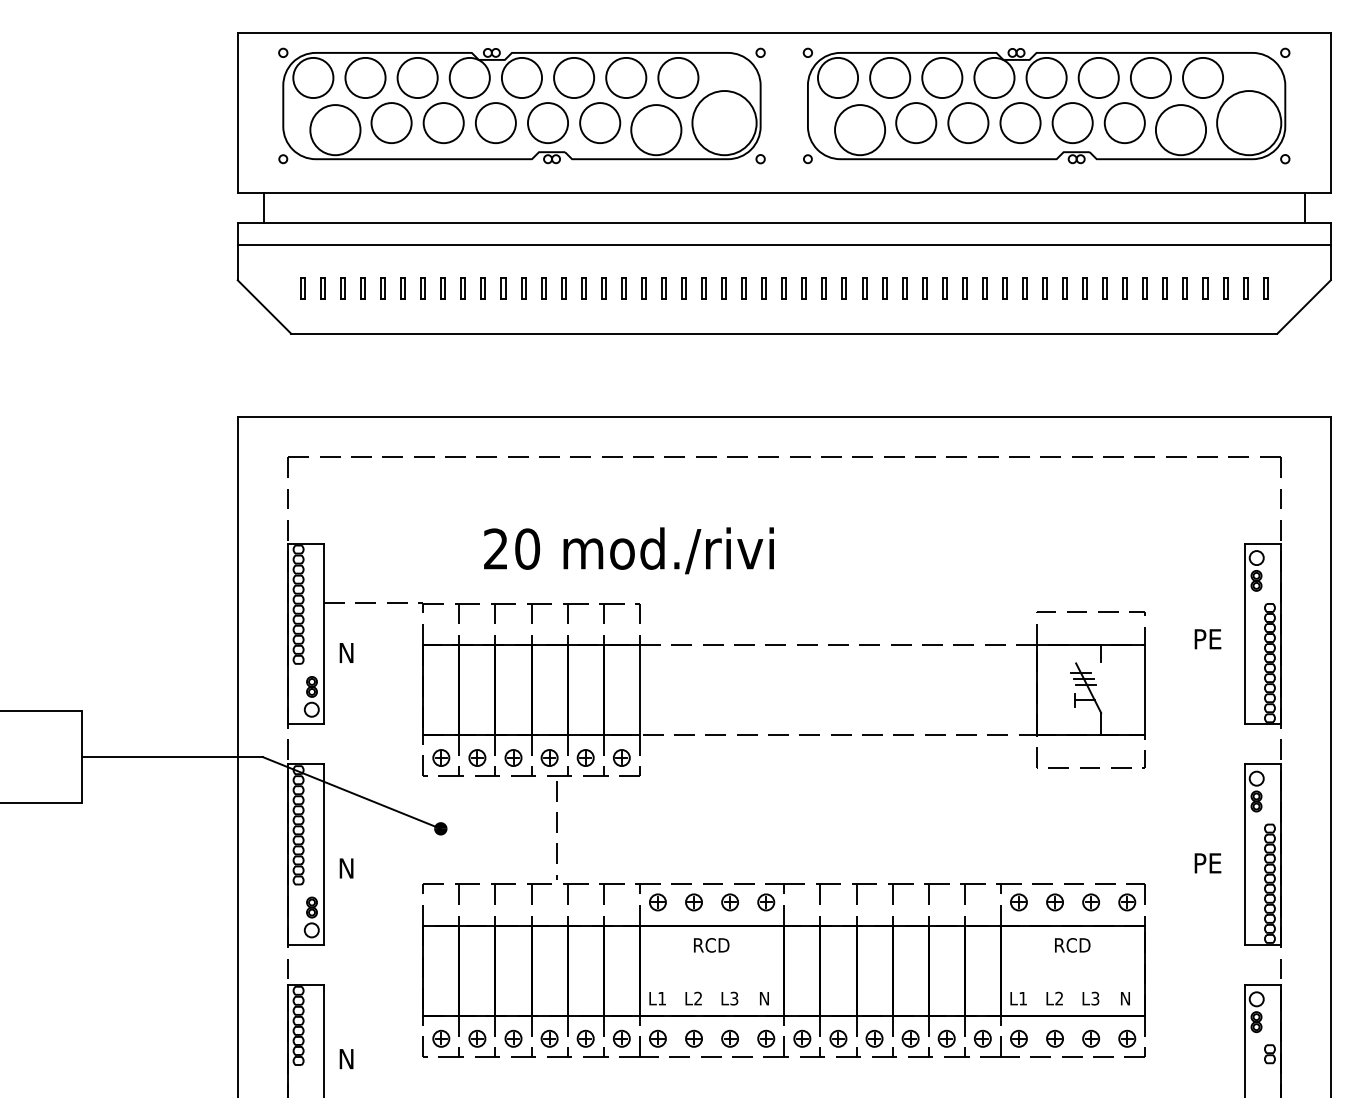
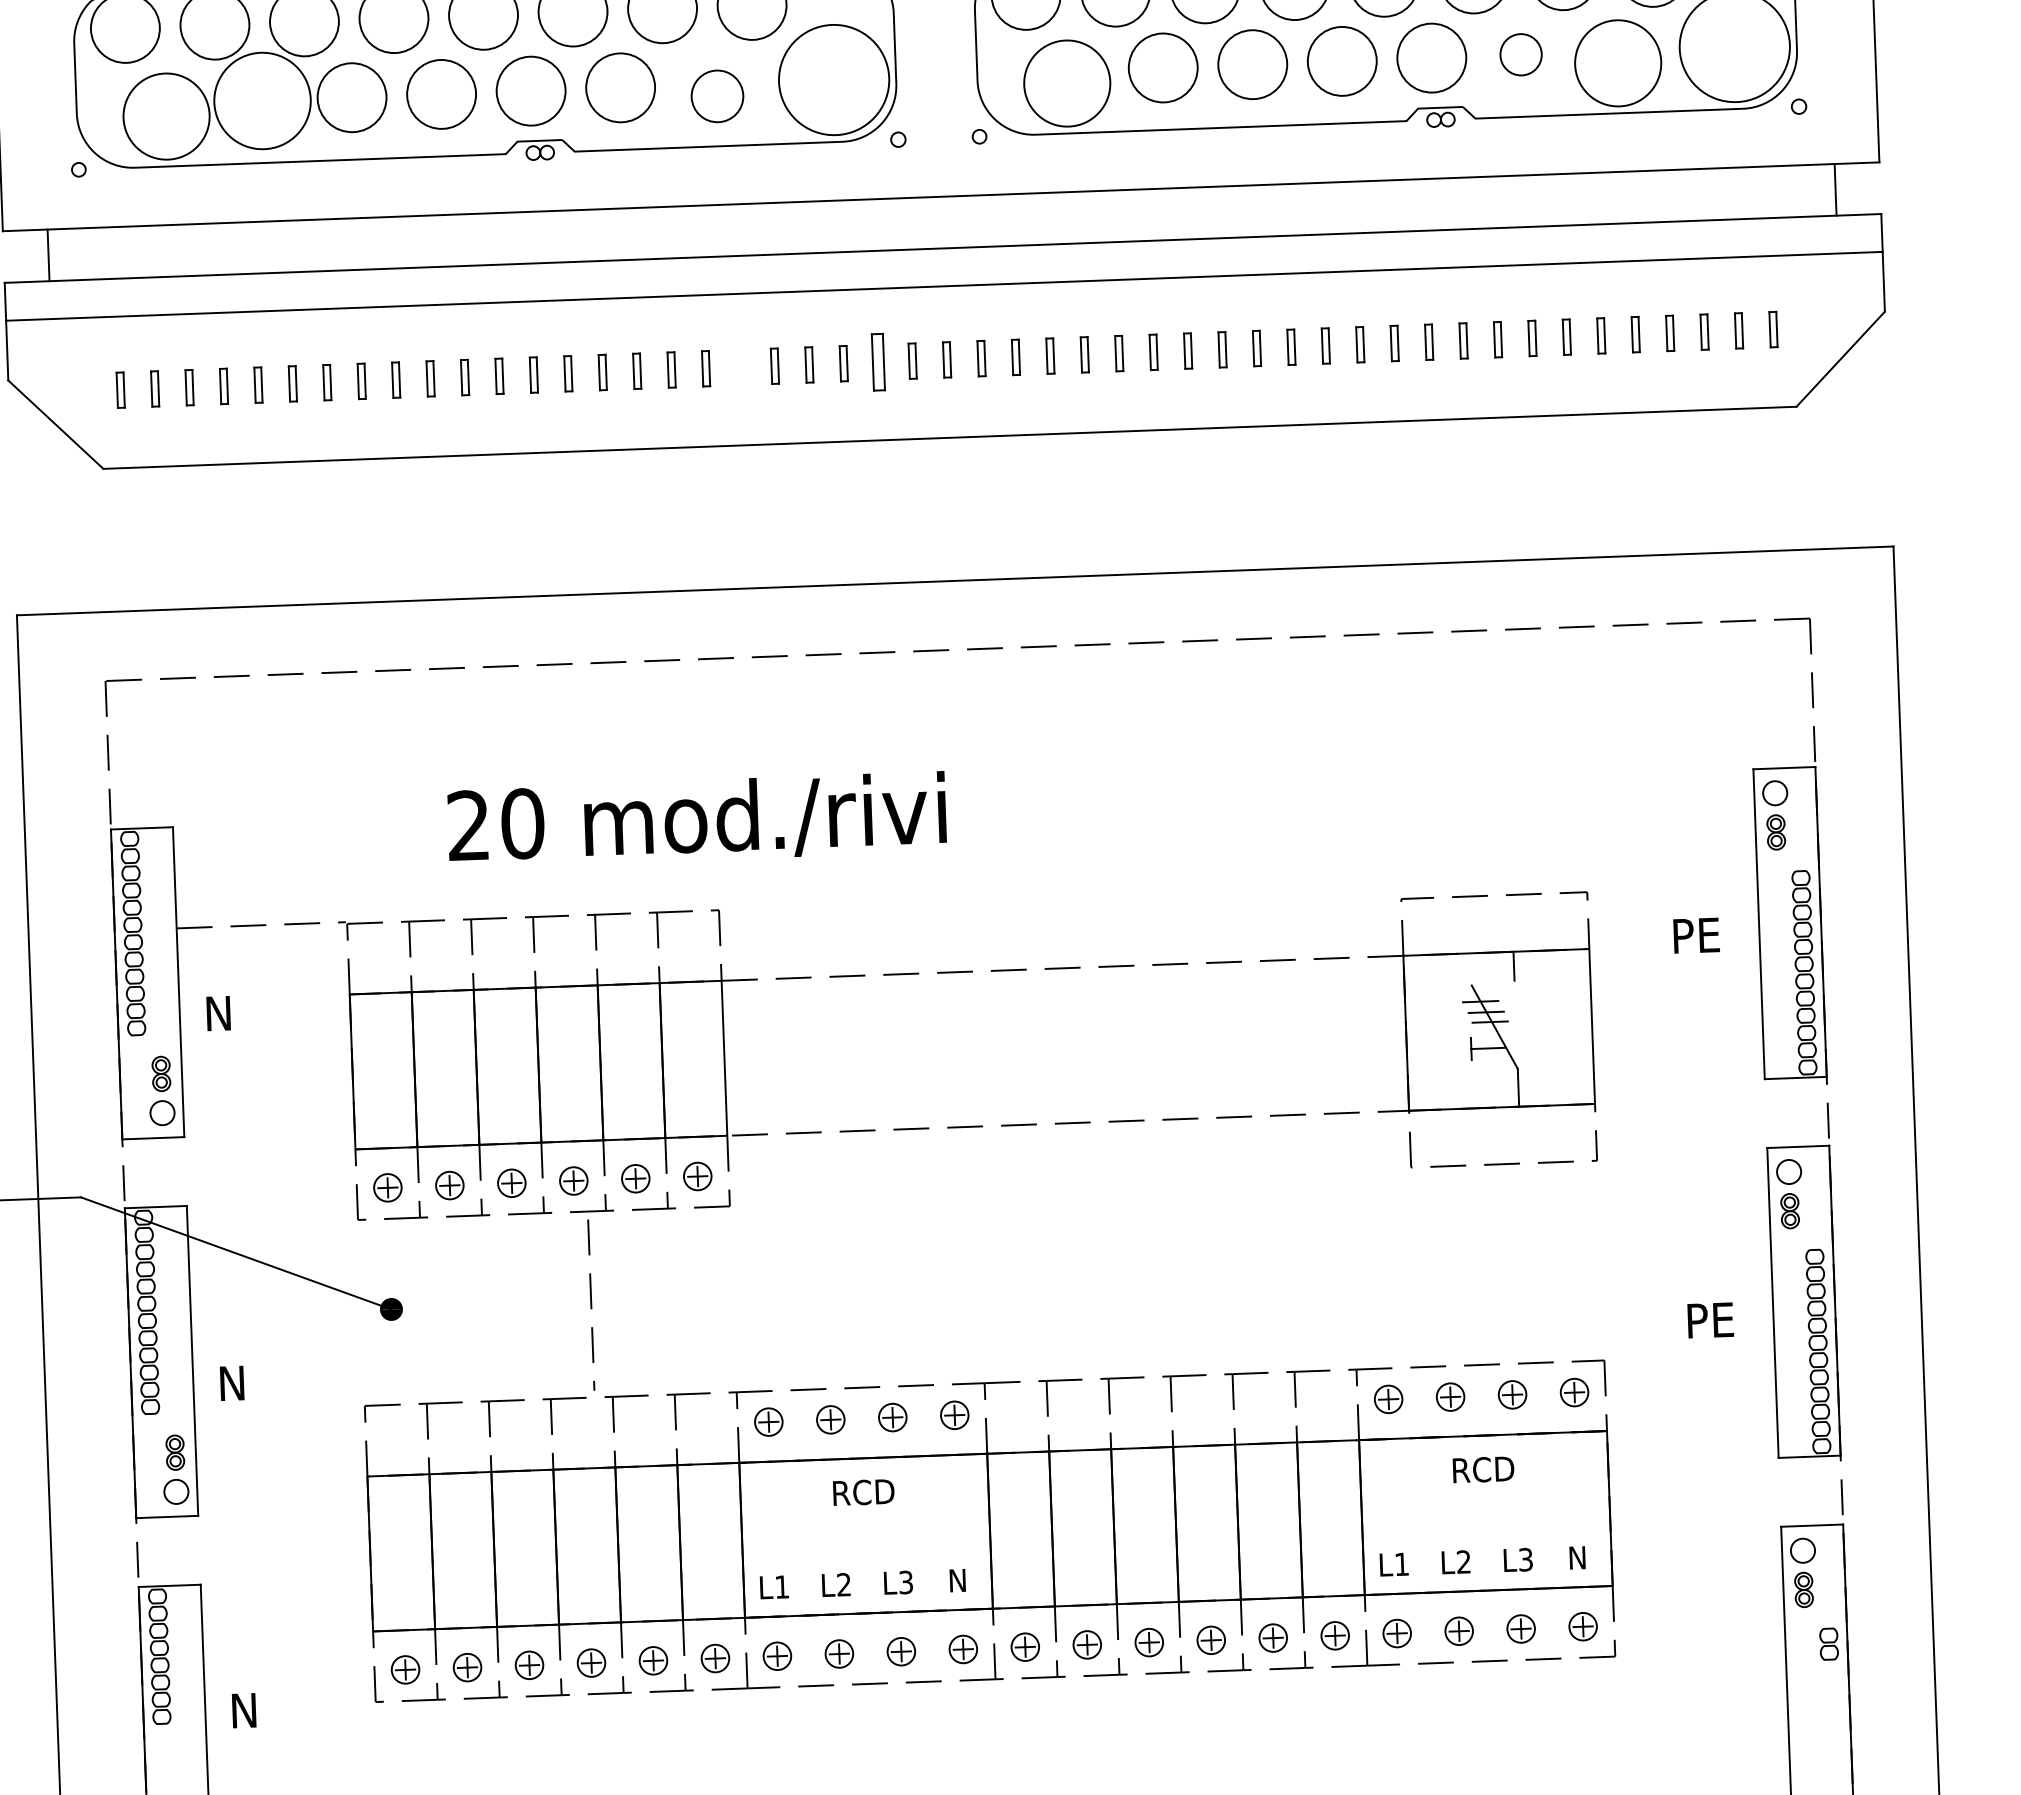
circle: (1124, 122) -> (1520, 53), size x0.6
circle: (391, 123) -> (262, 101), size x1.4
circle: (656, 130) -> (717, 97), size x0.6
part: (663, 288) -> (739, 367), removed
part: (743, 288) -> (877, 362), size x1.6

